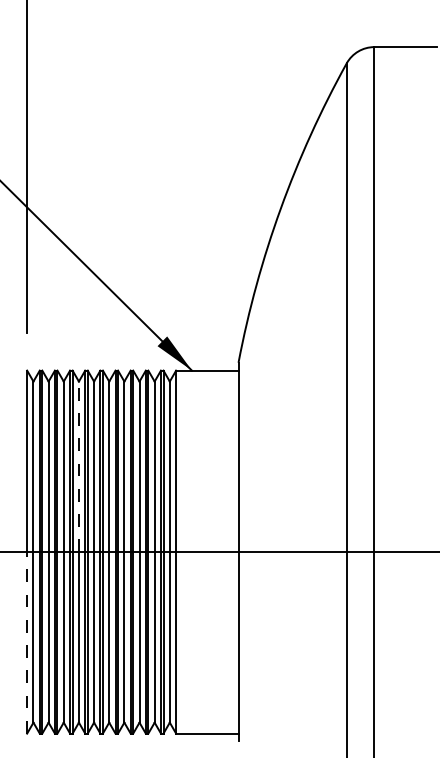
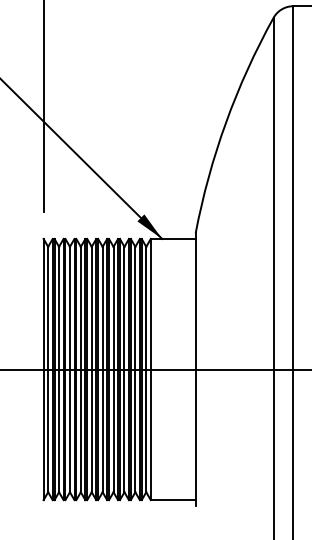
line: (78, 466) -> (80, 307), dashed -> solid
line: (27, 642) -> (43, 434), dashed -> solid

